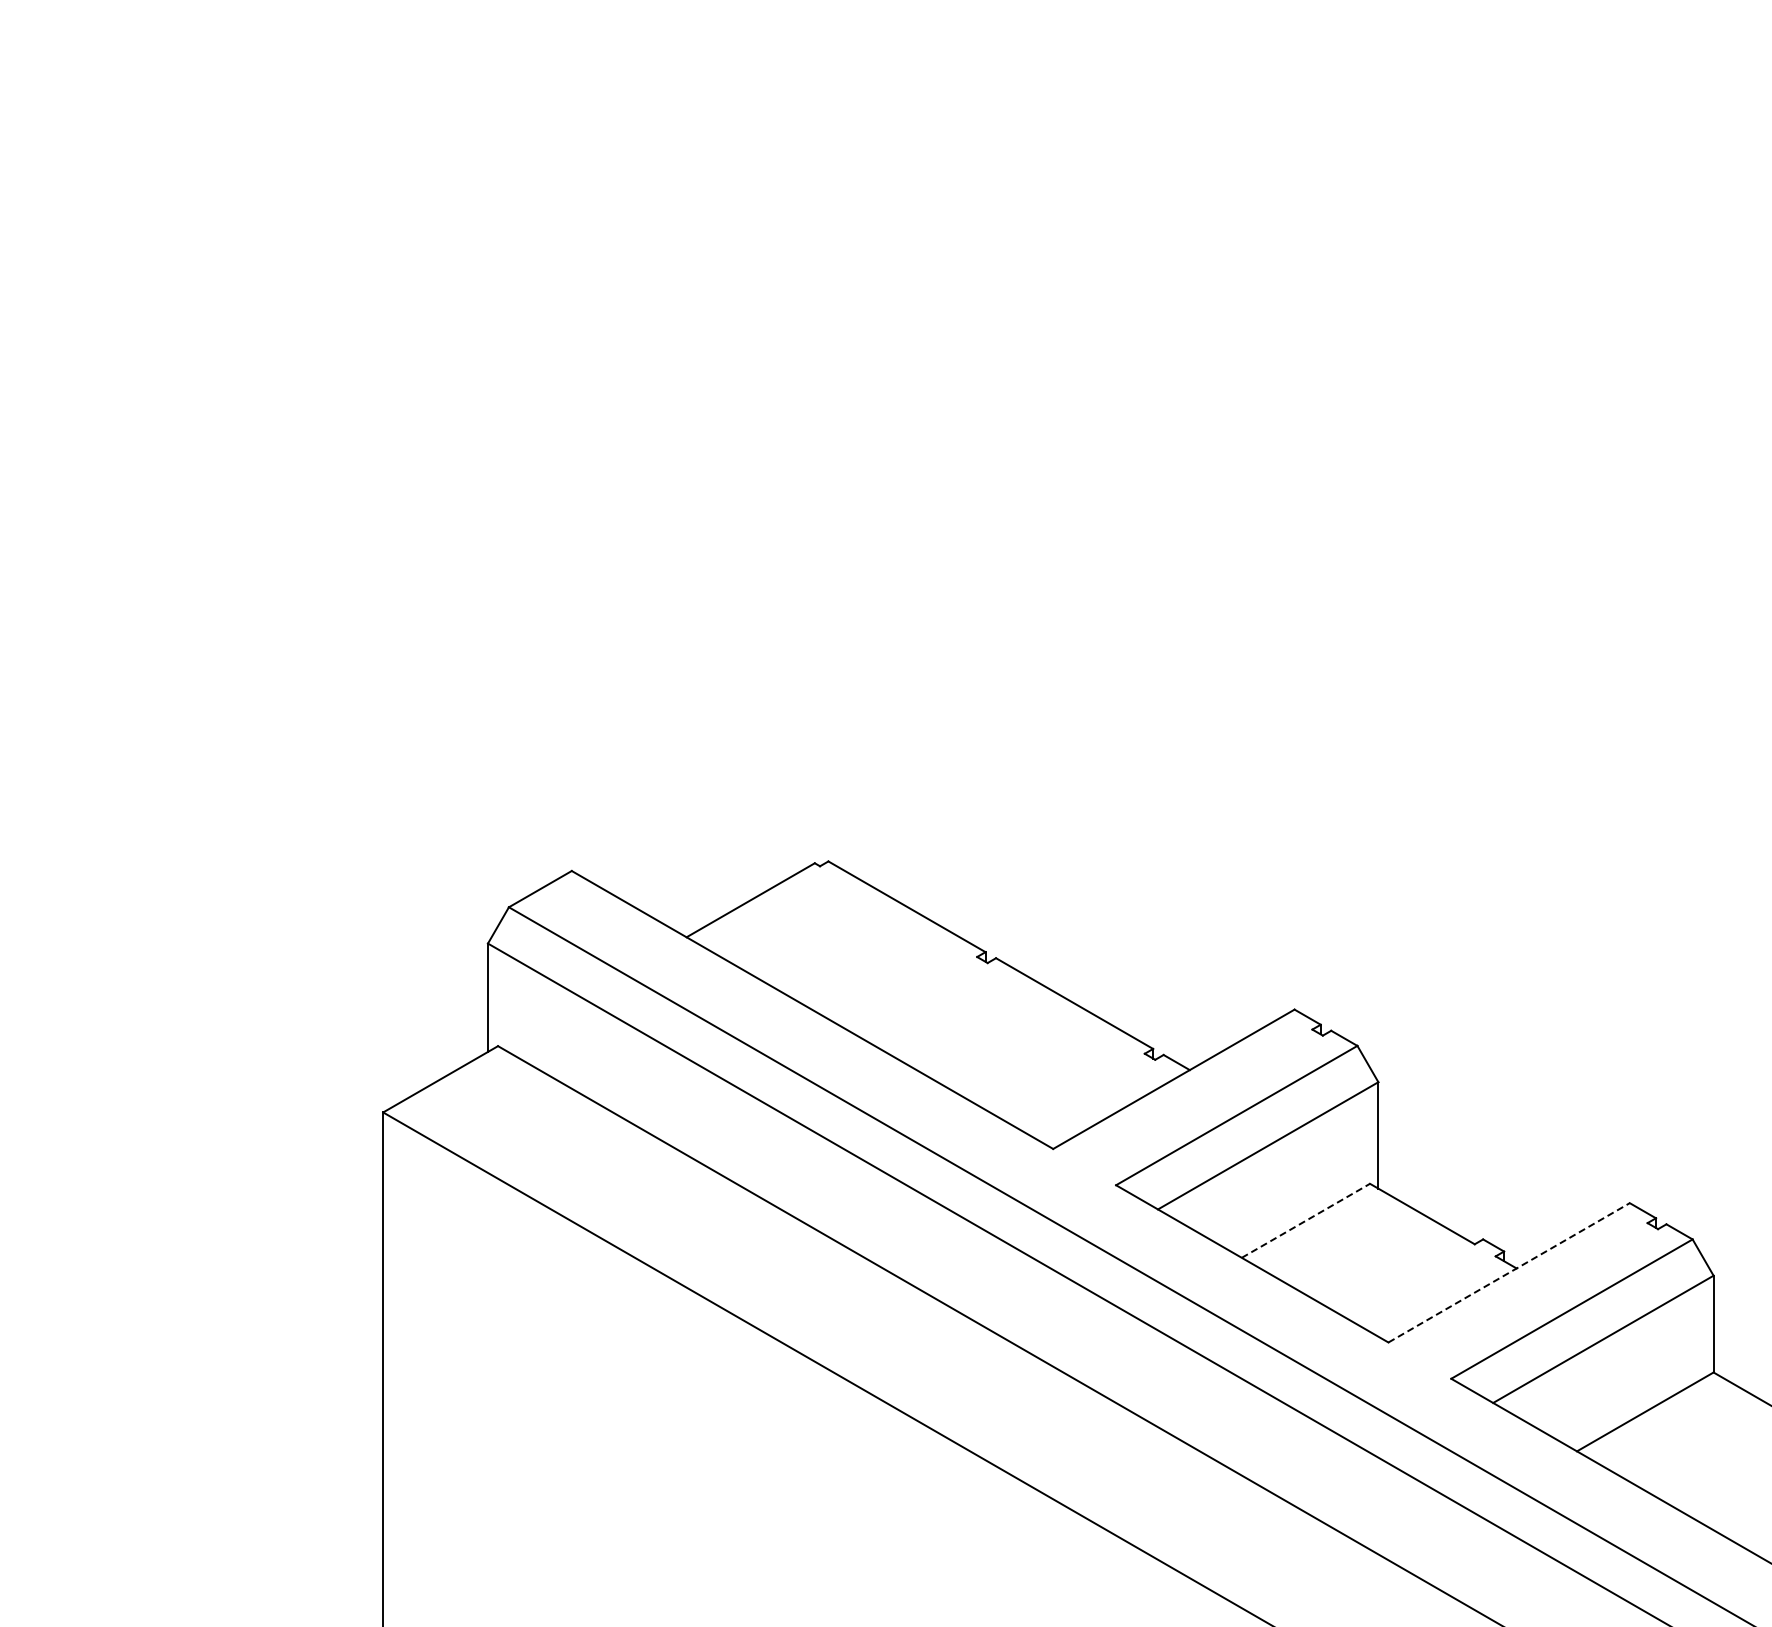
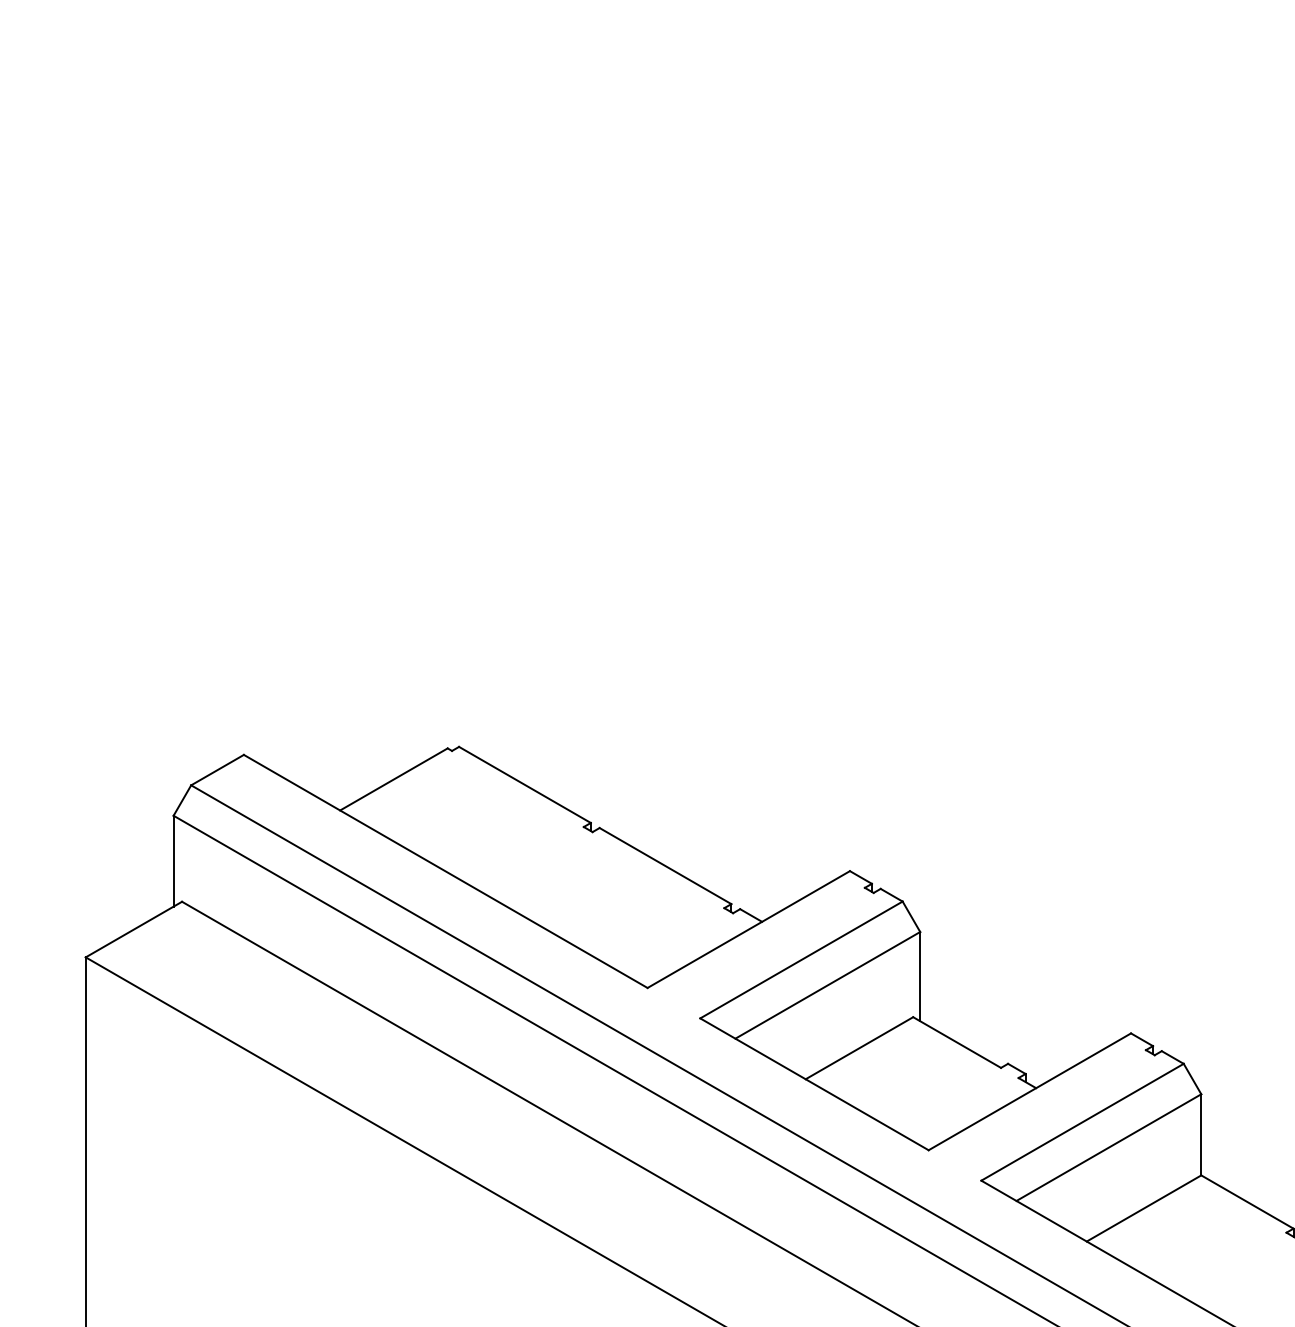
line: (1306, 1220) -> (859, 1047), dashed -> solid
line: (1509, 1272) -> (1030, 1091), dashed -> solid

